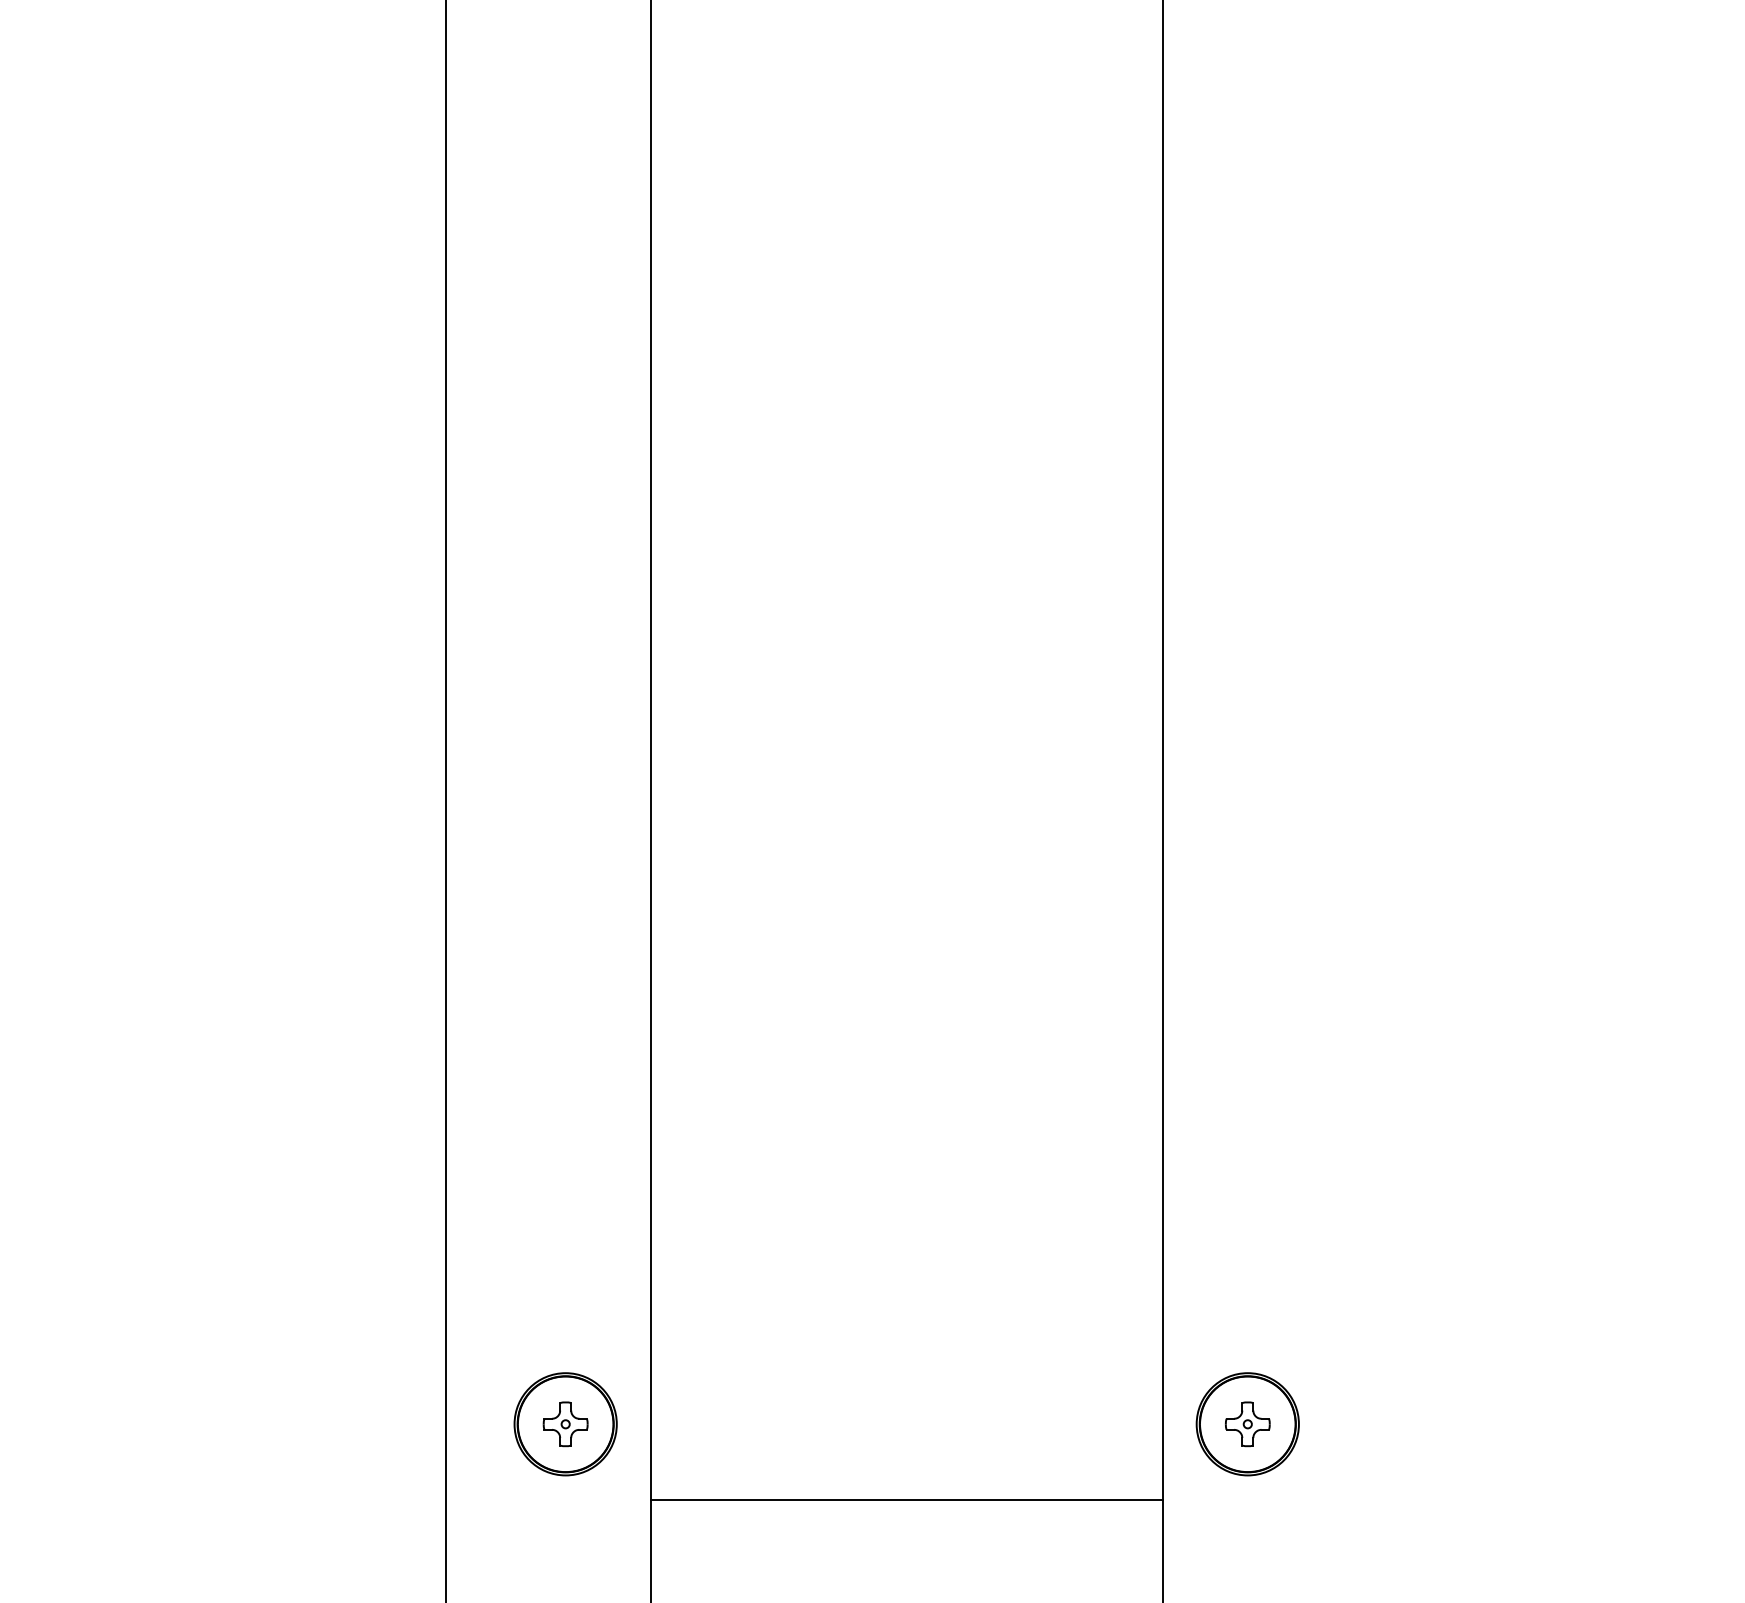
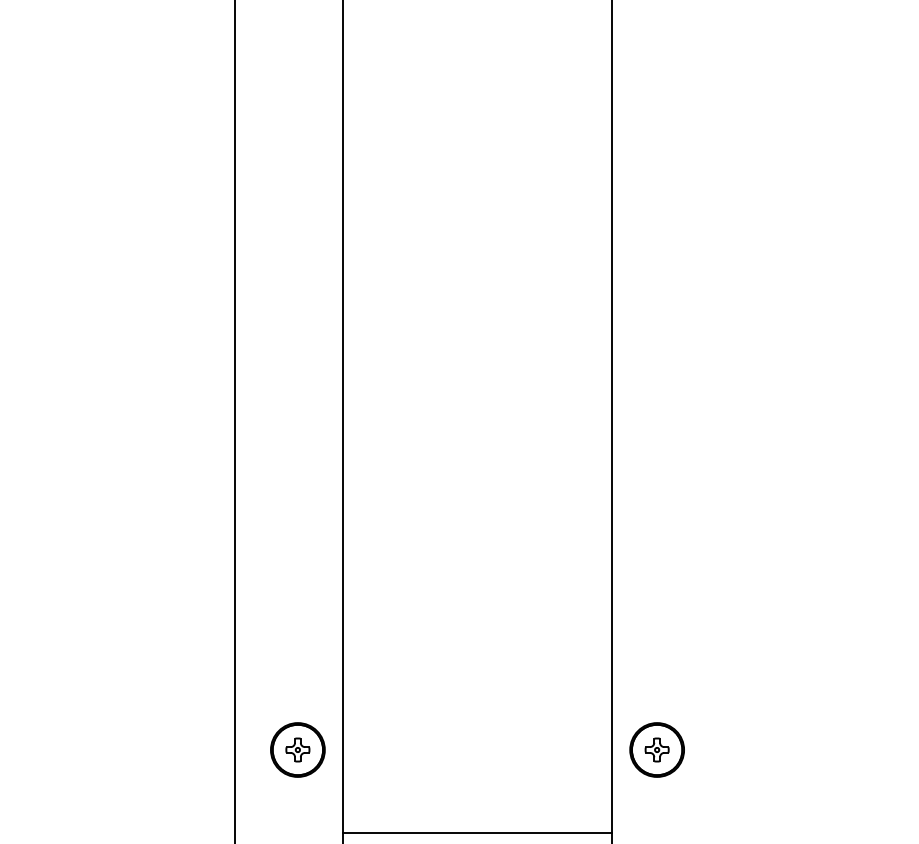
line: (906, 1499) -> (477, 832), moved

